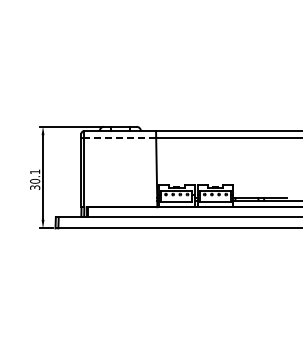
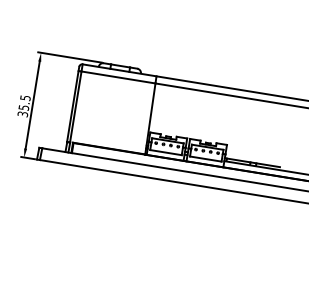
line: (120, 138) -> (118, 77), dashed -> solid
text: (35, 176) -> (25, 102), 30.1 -> 35.5

